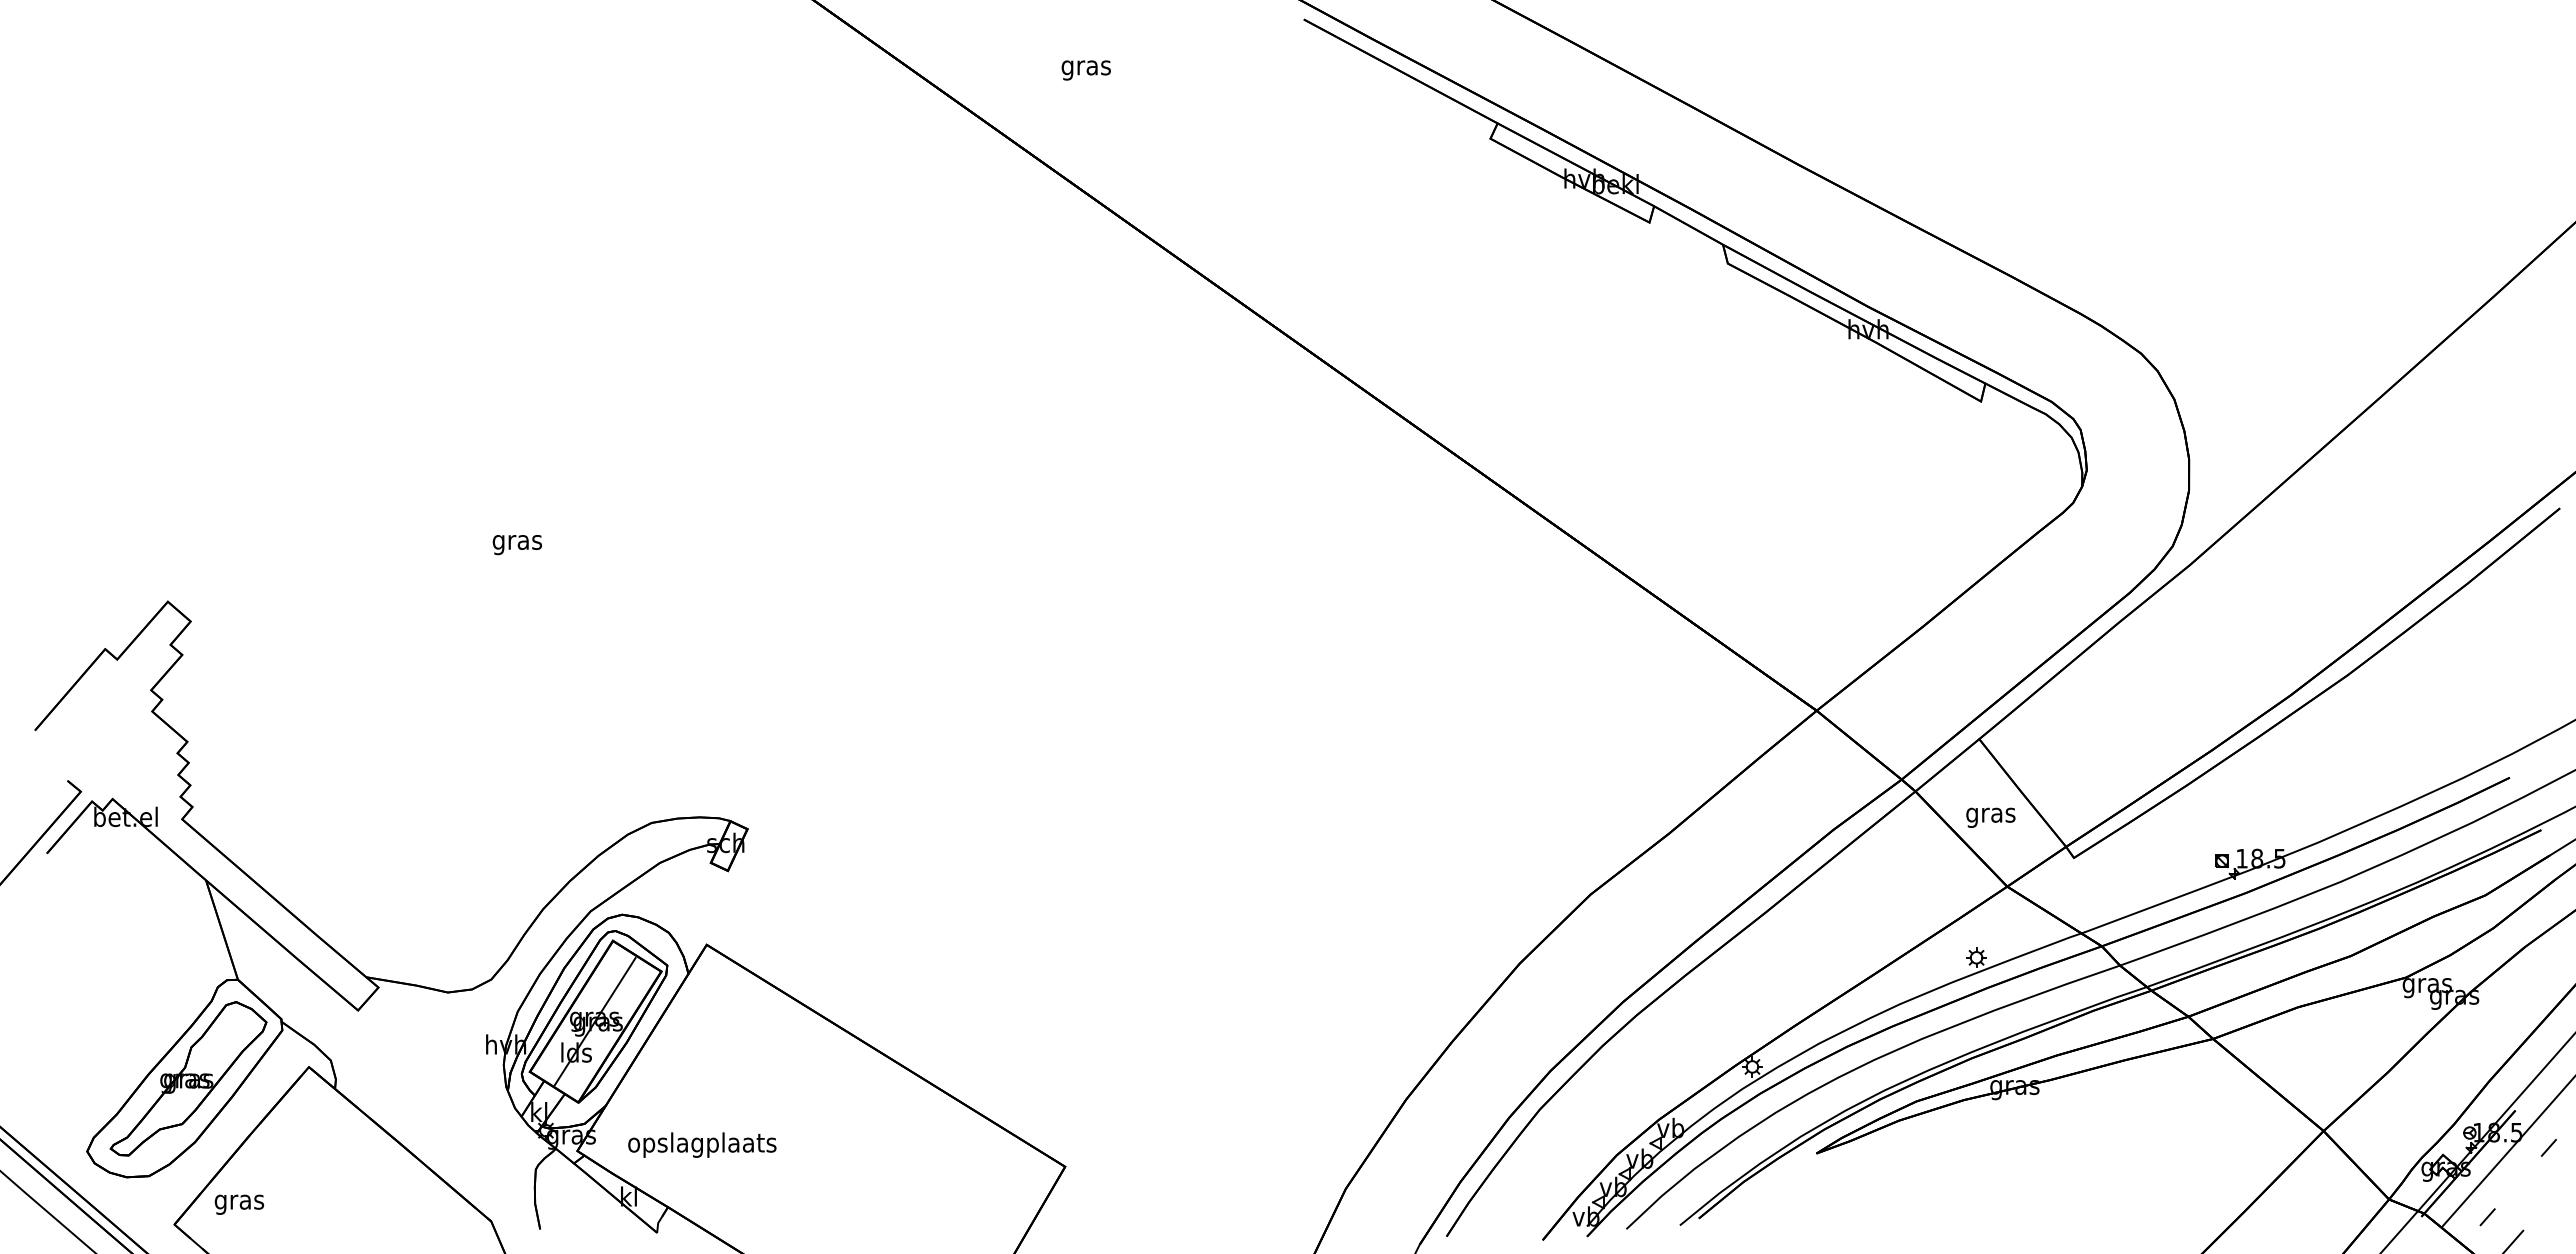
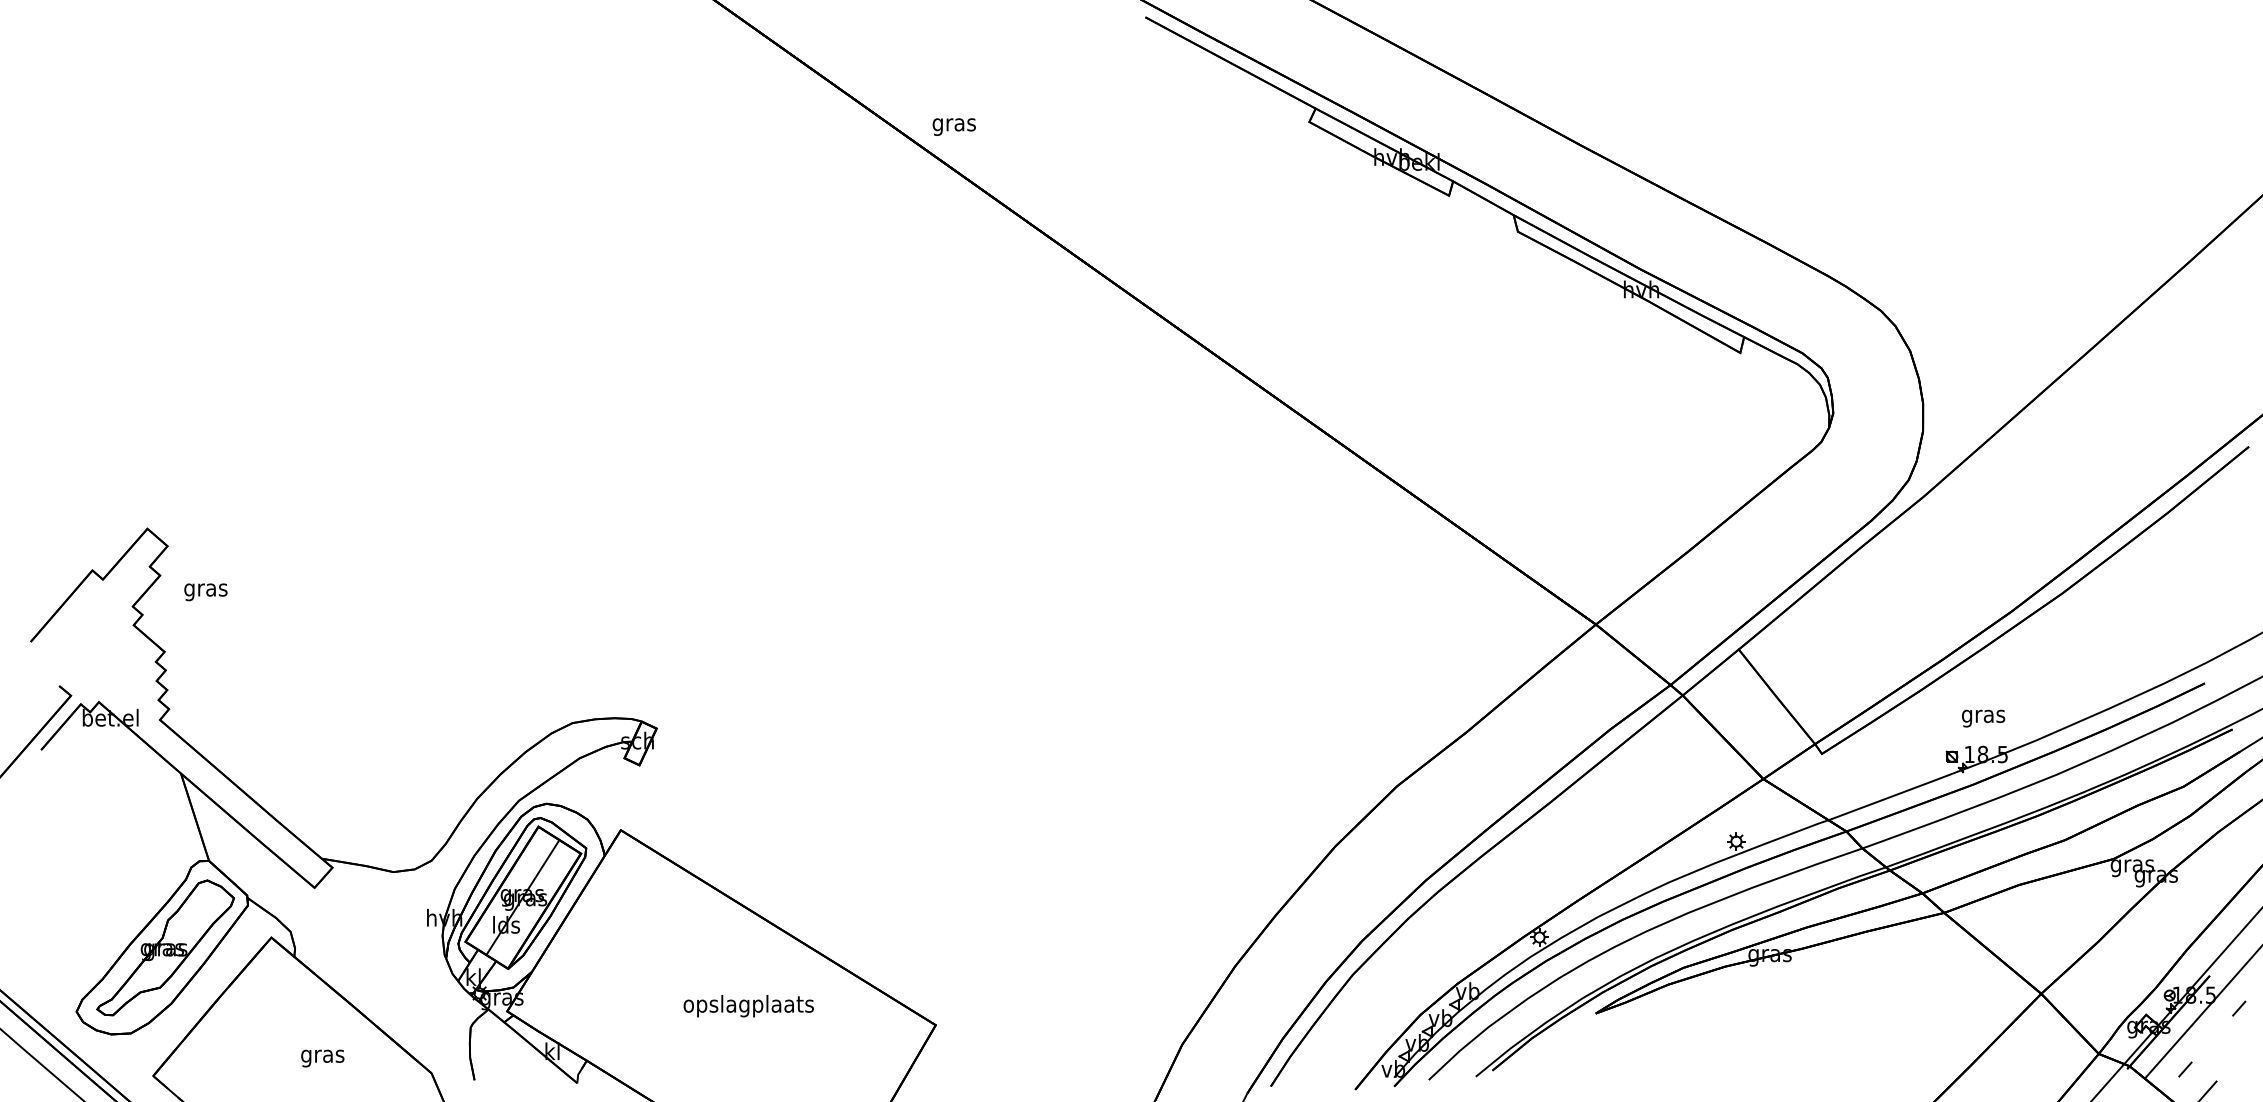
text: (1085, 70) -> (953, 127), moved
text: (516, 545) -> (205, 592), moved
text: (1990, 817) -> (1983, 718), moved
text: (702, 1144) -> (748, 1005), moved
text: (239, 1204) -> (322, 1058), moved

